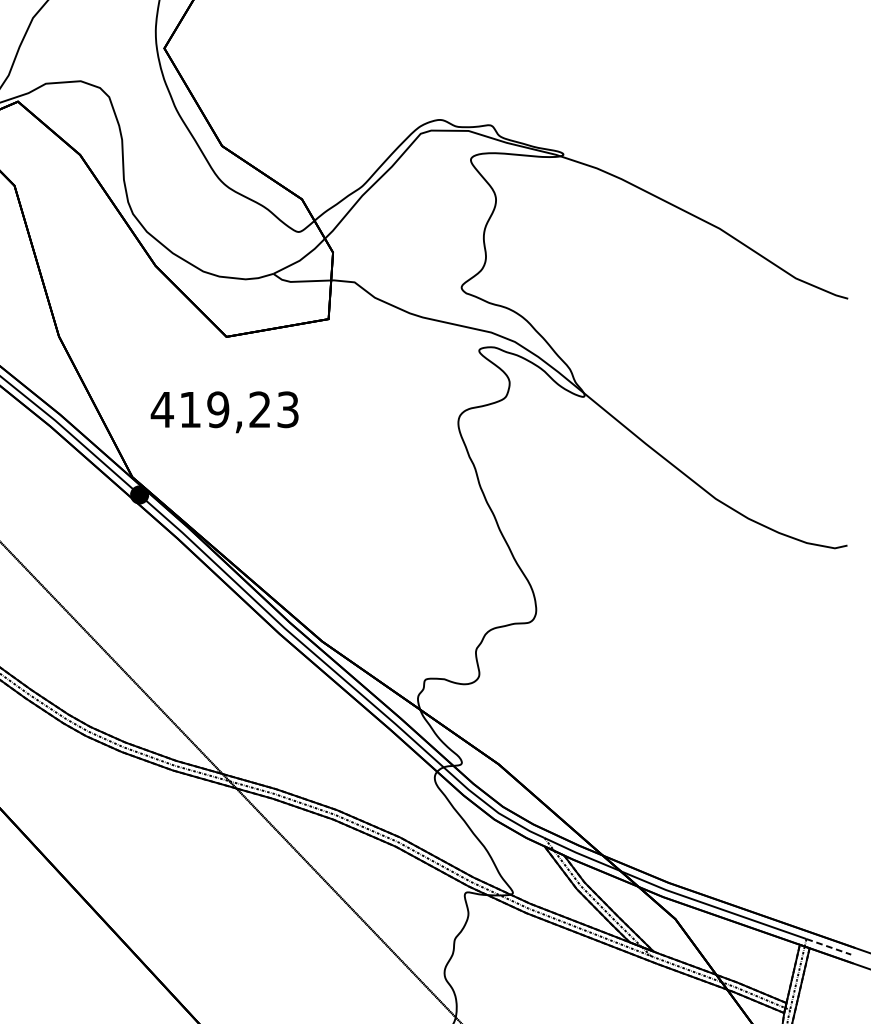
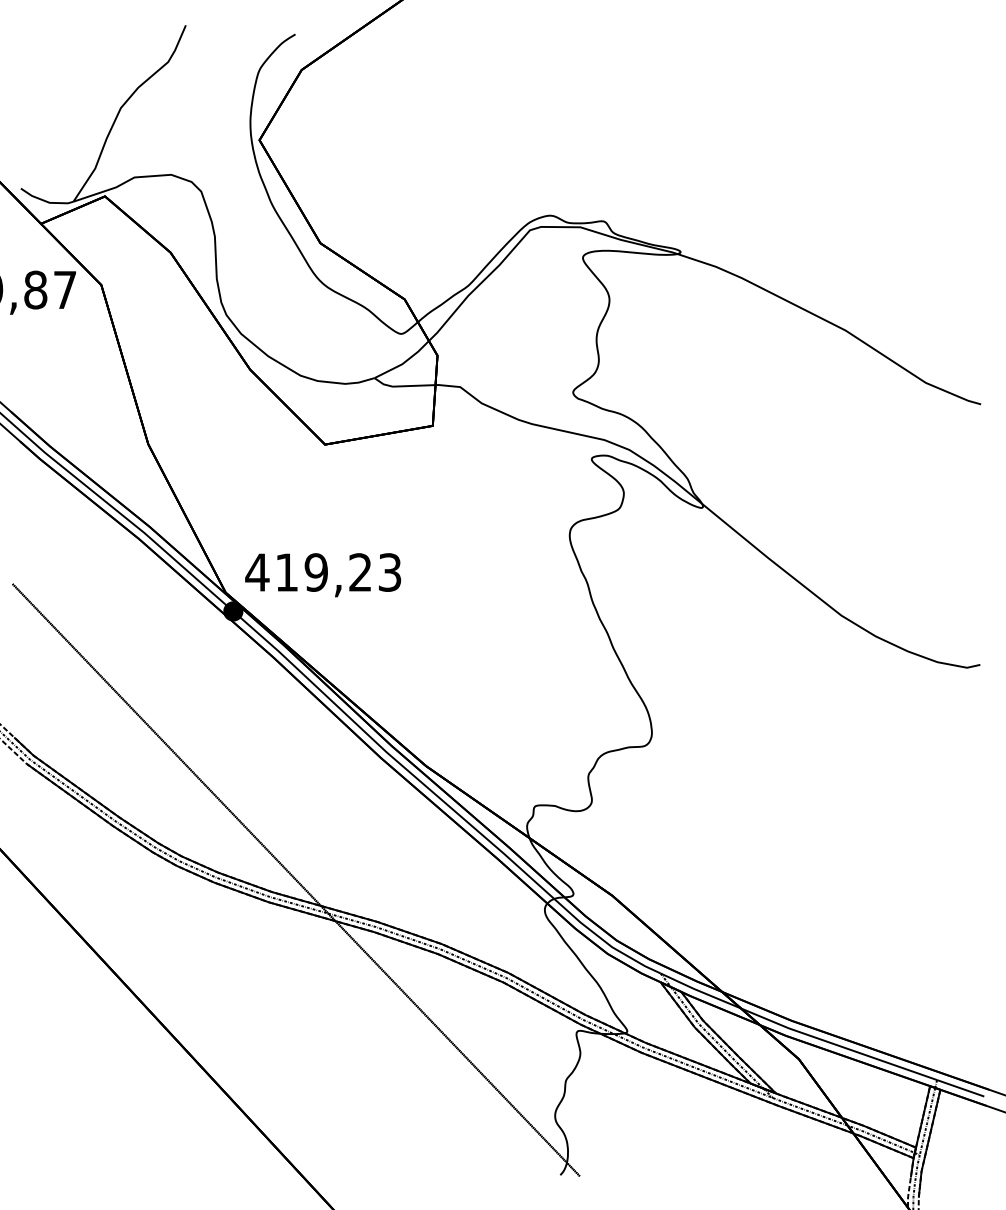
text: (225, 412) -> (323, 575), moved
line: (828, 947) -> (960, 1088), dashed -> solid

